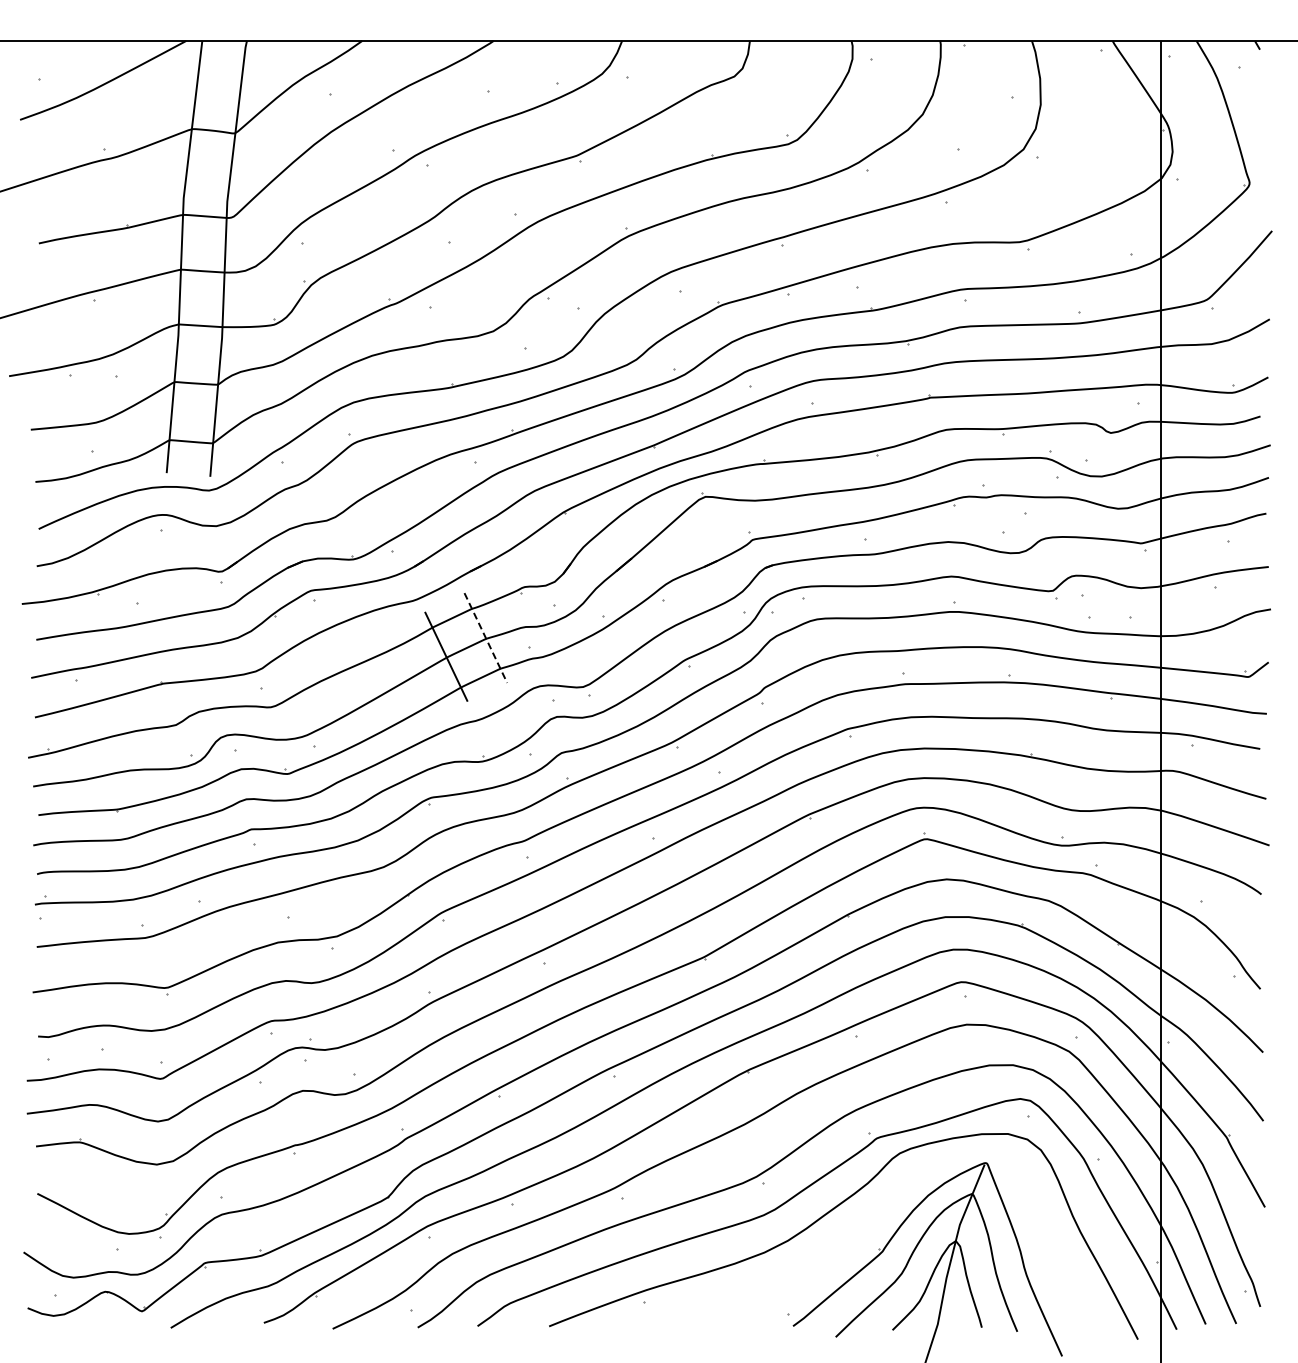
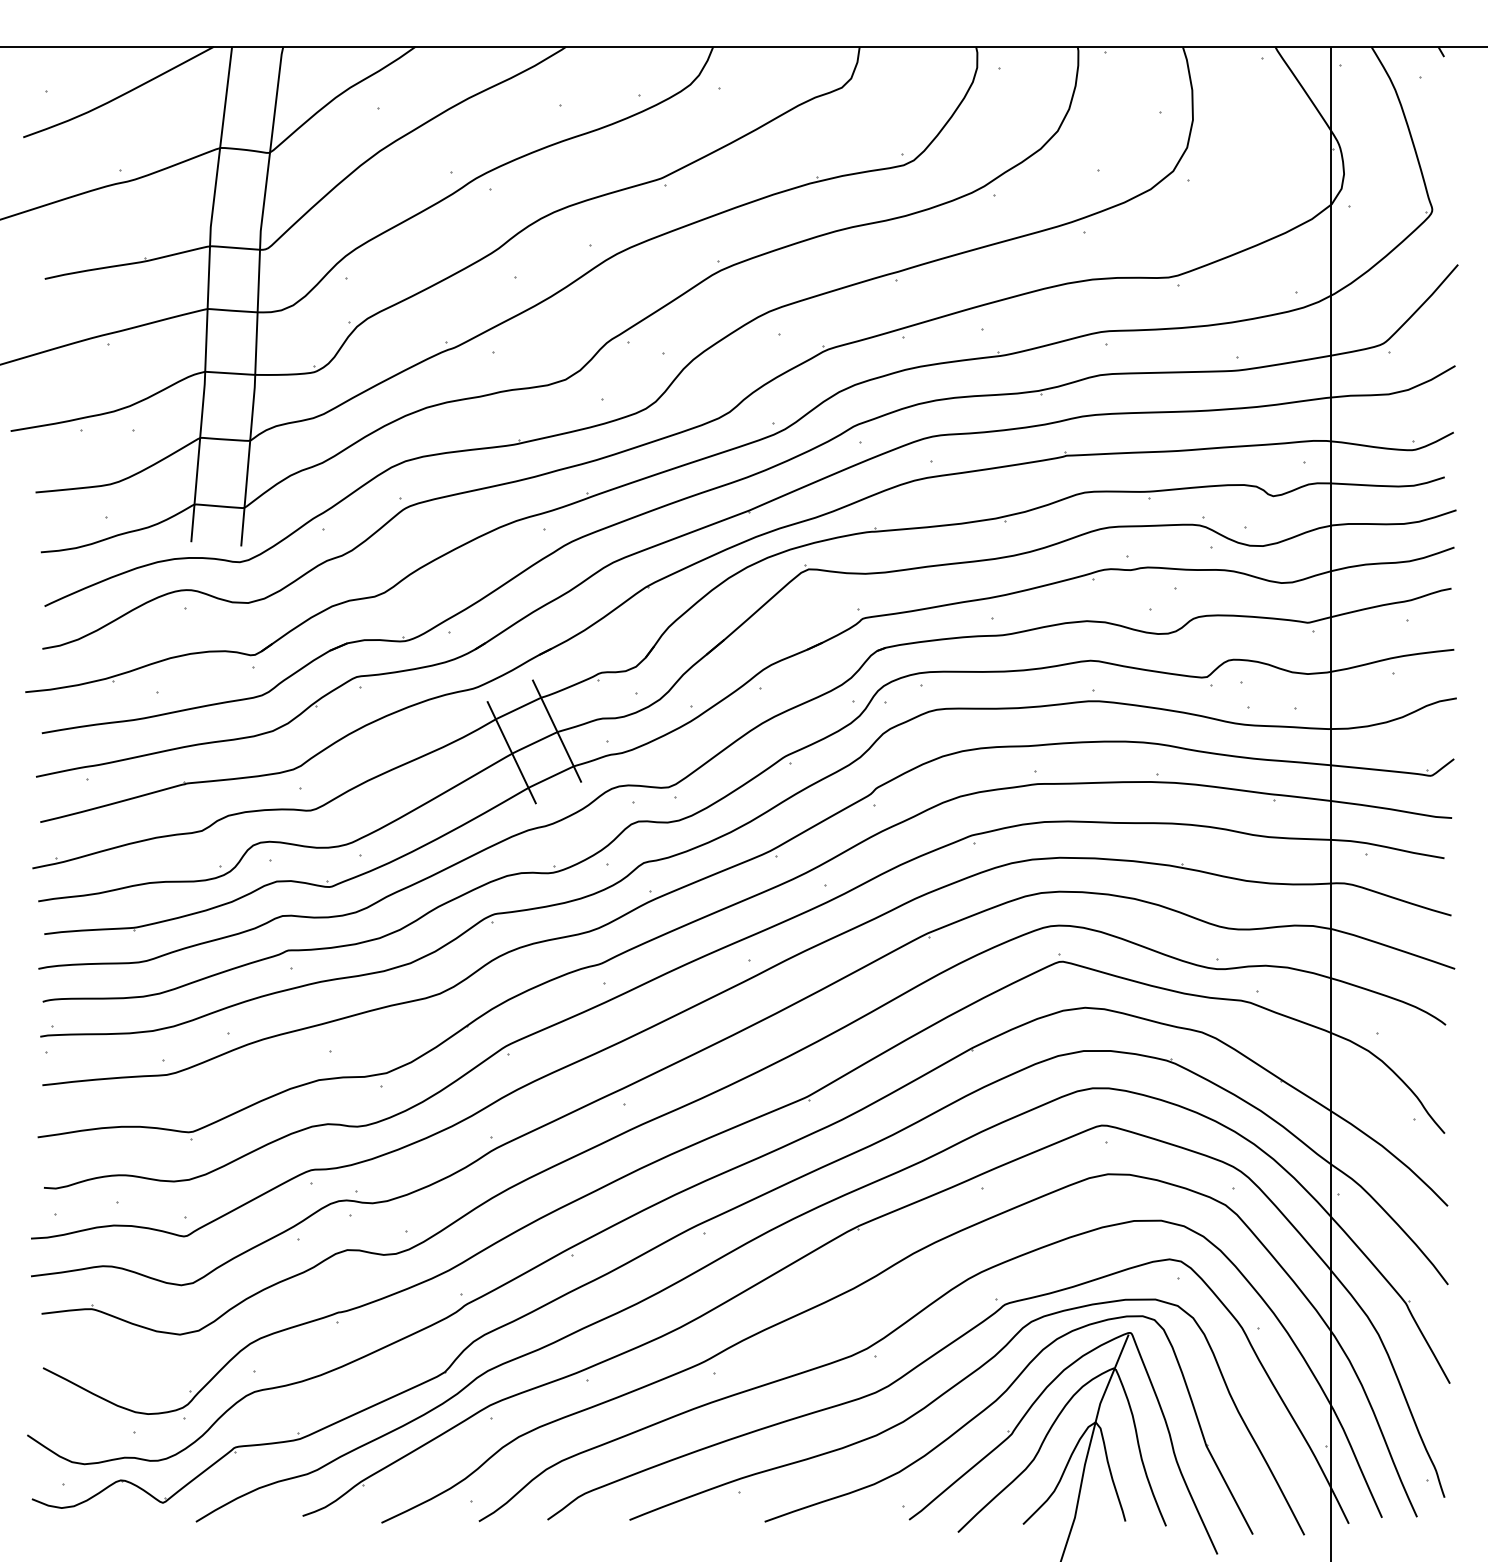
line: (485, 638) -> (556, 731), dashed -> solid
part: (865, 1226) -> (992, 1405), added

